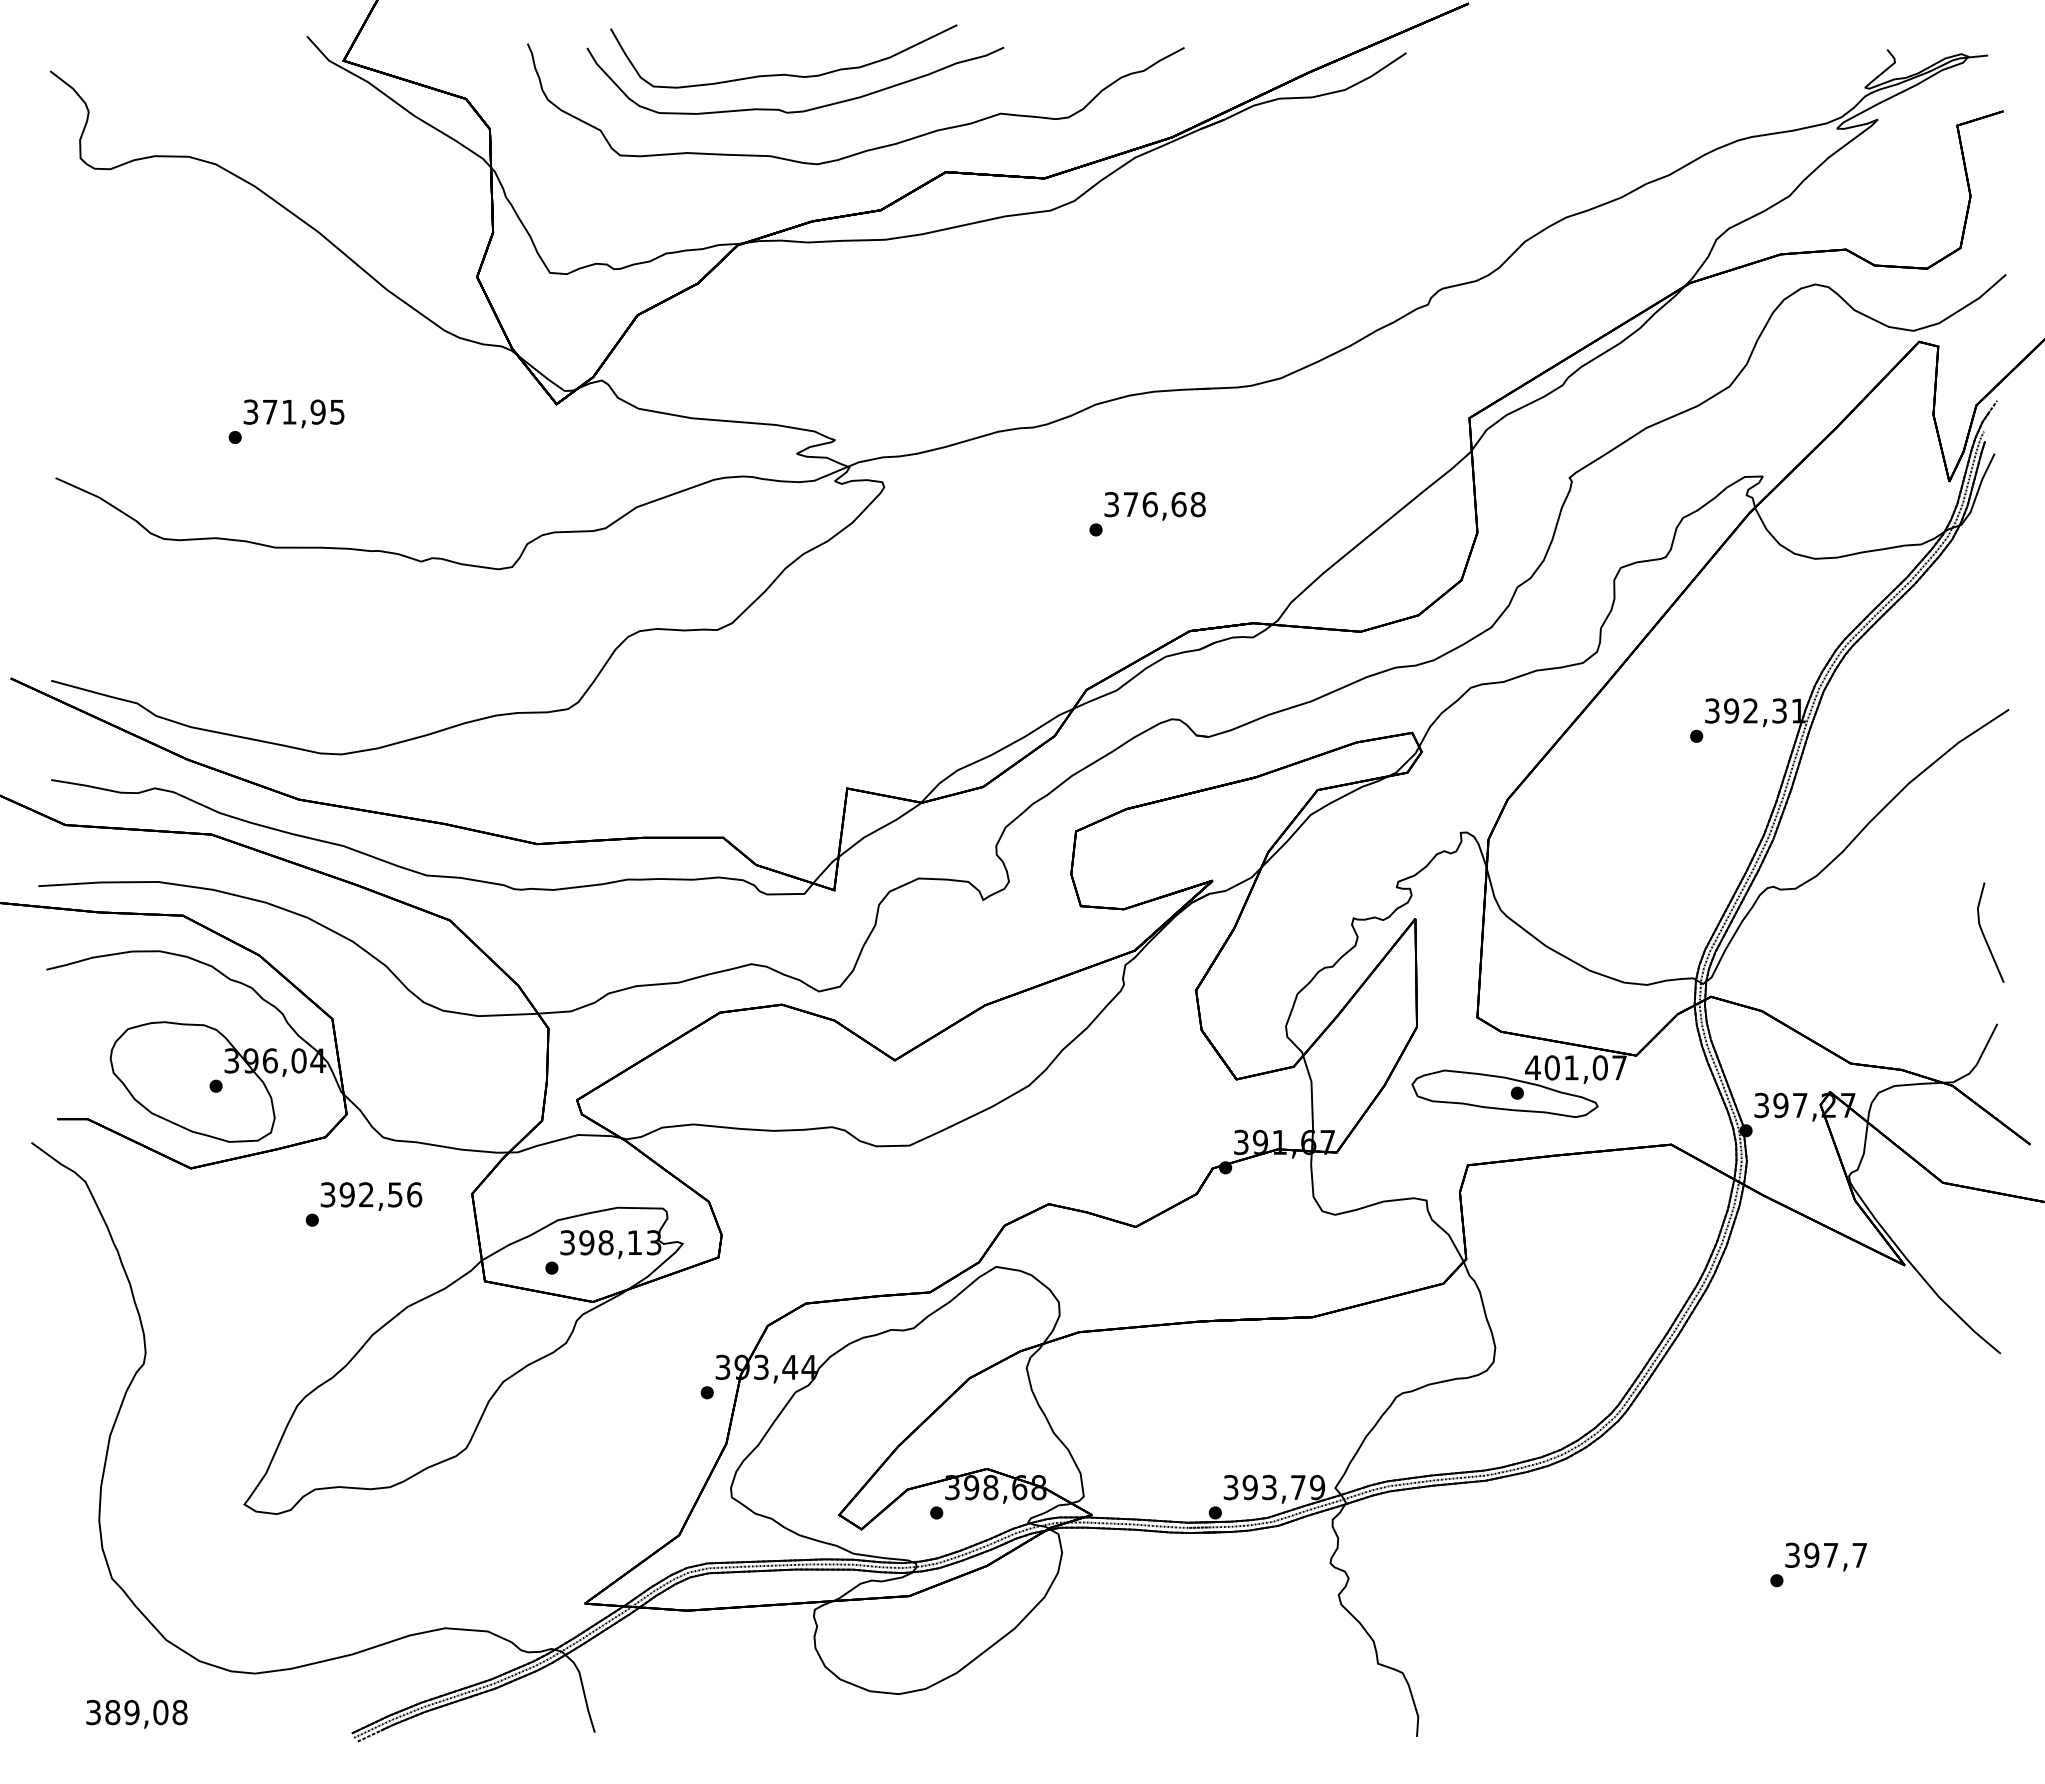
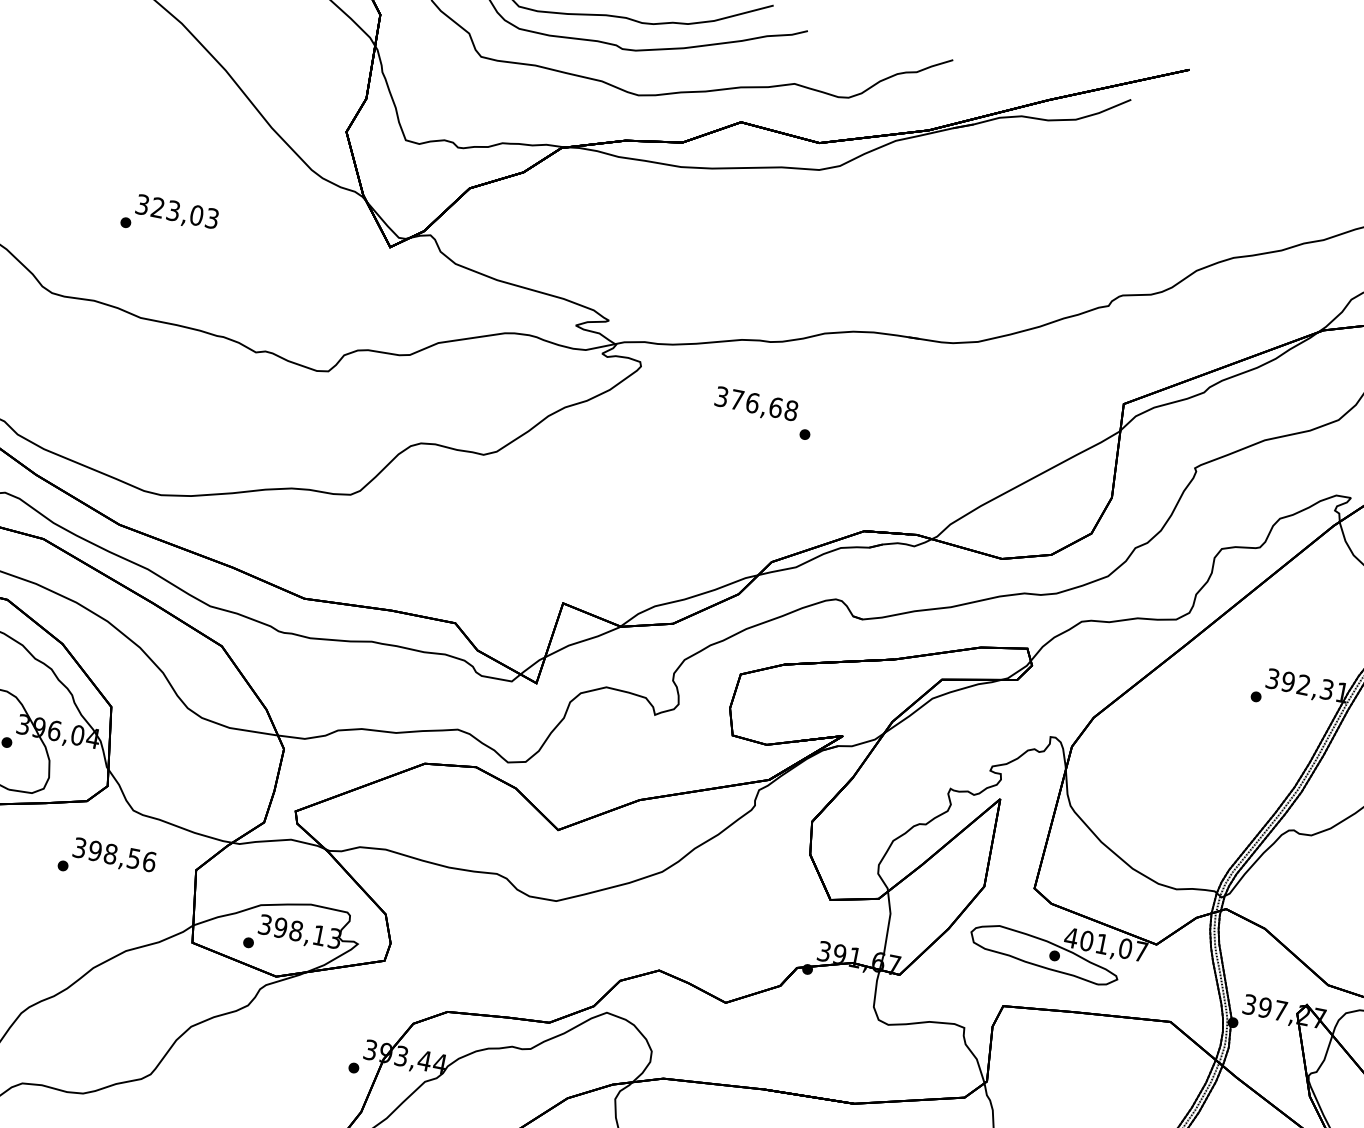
text: (303, 411) -> (185, 212), 371,95 -> 323,03
text: (1154, 506) -> (755, 405), moved
text: (366, 1194) -> (110, 853), 392,56 -> 398,56

